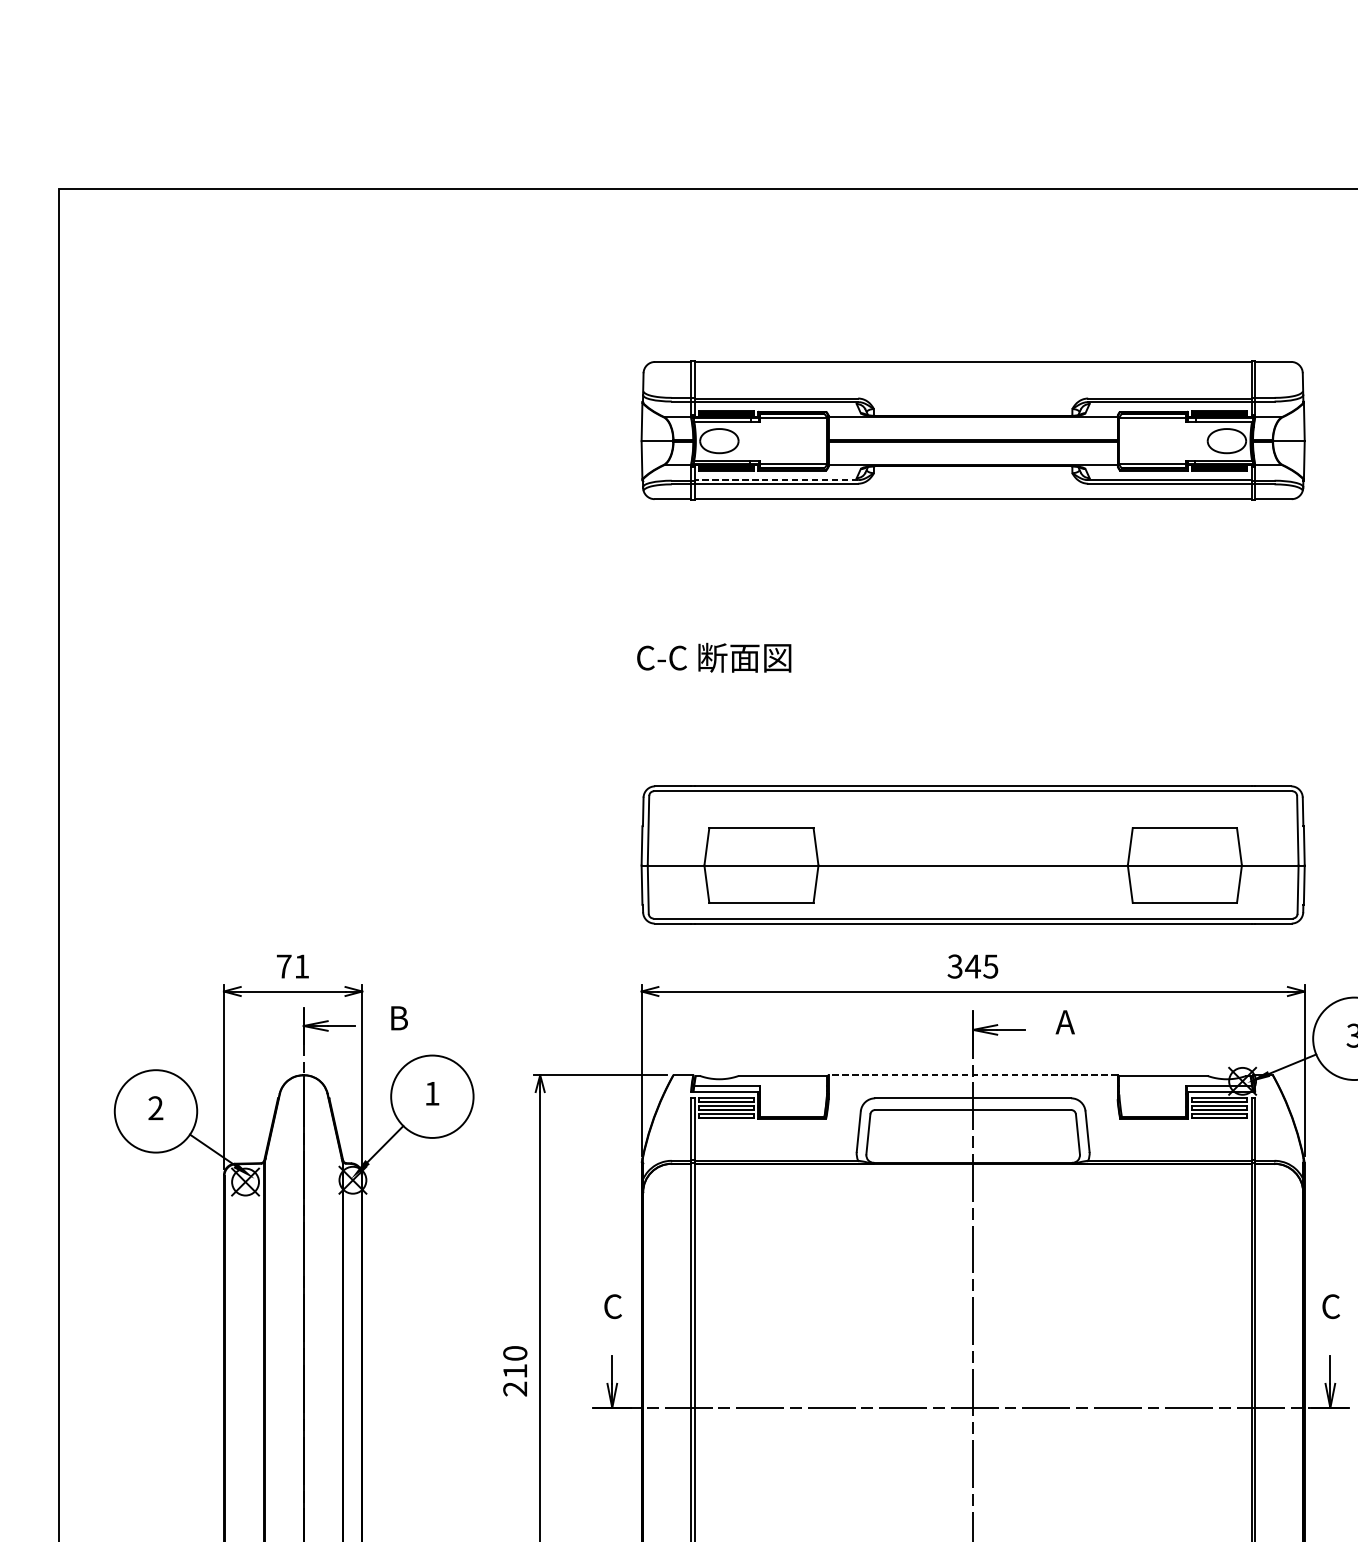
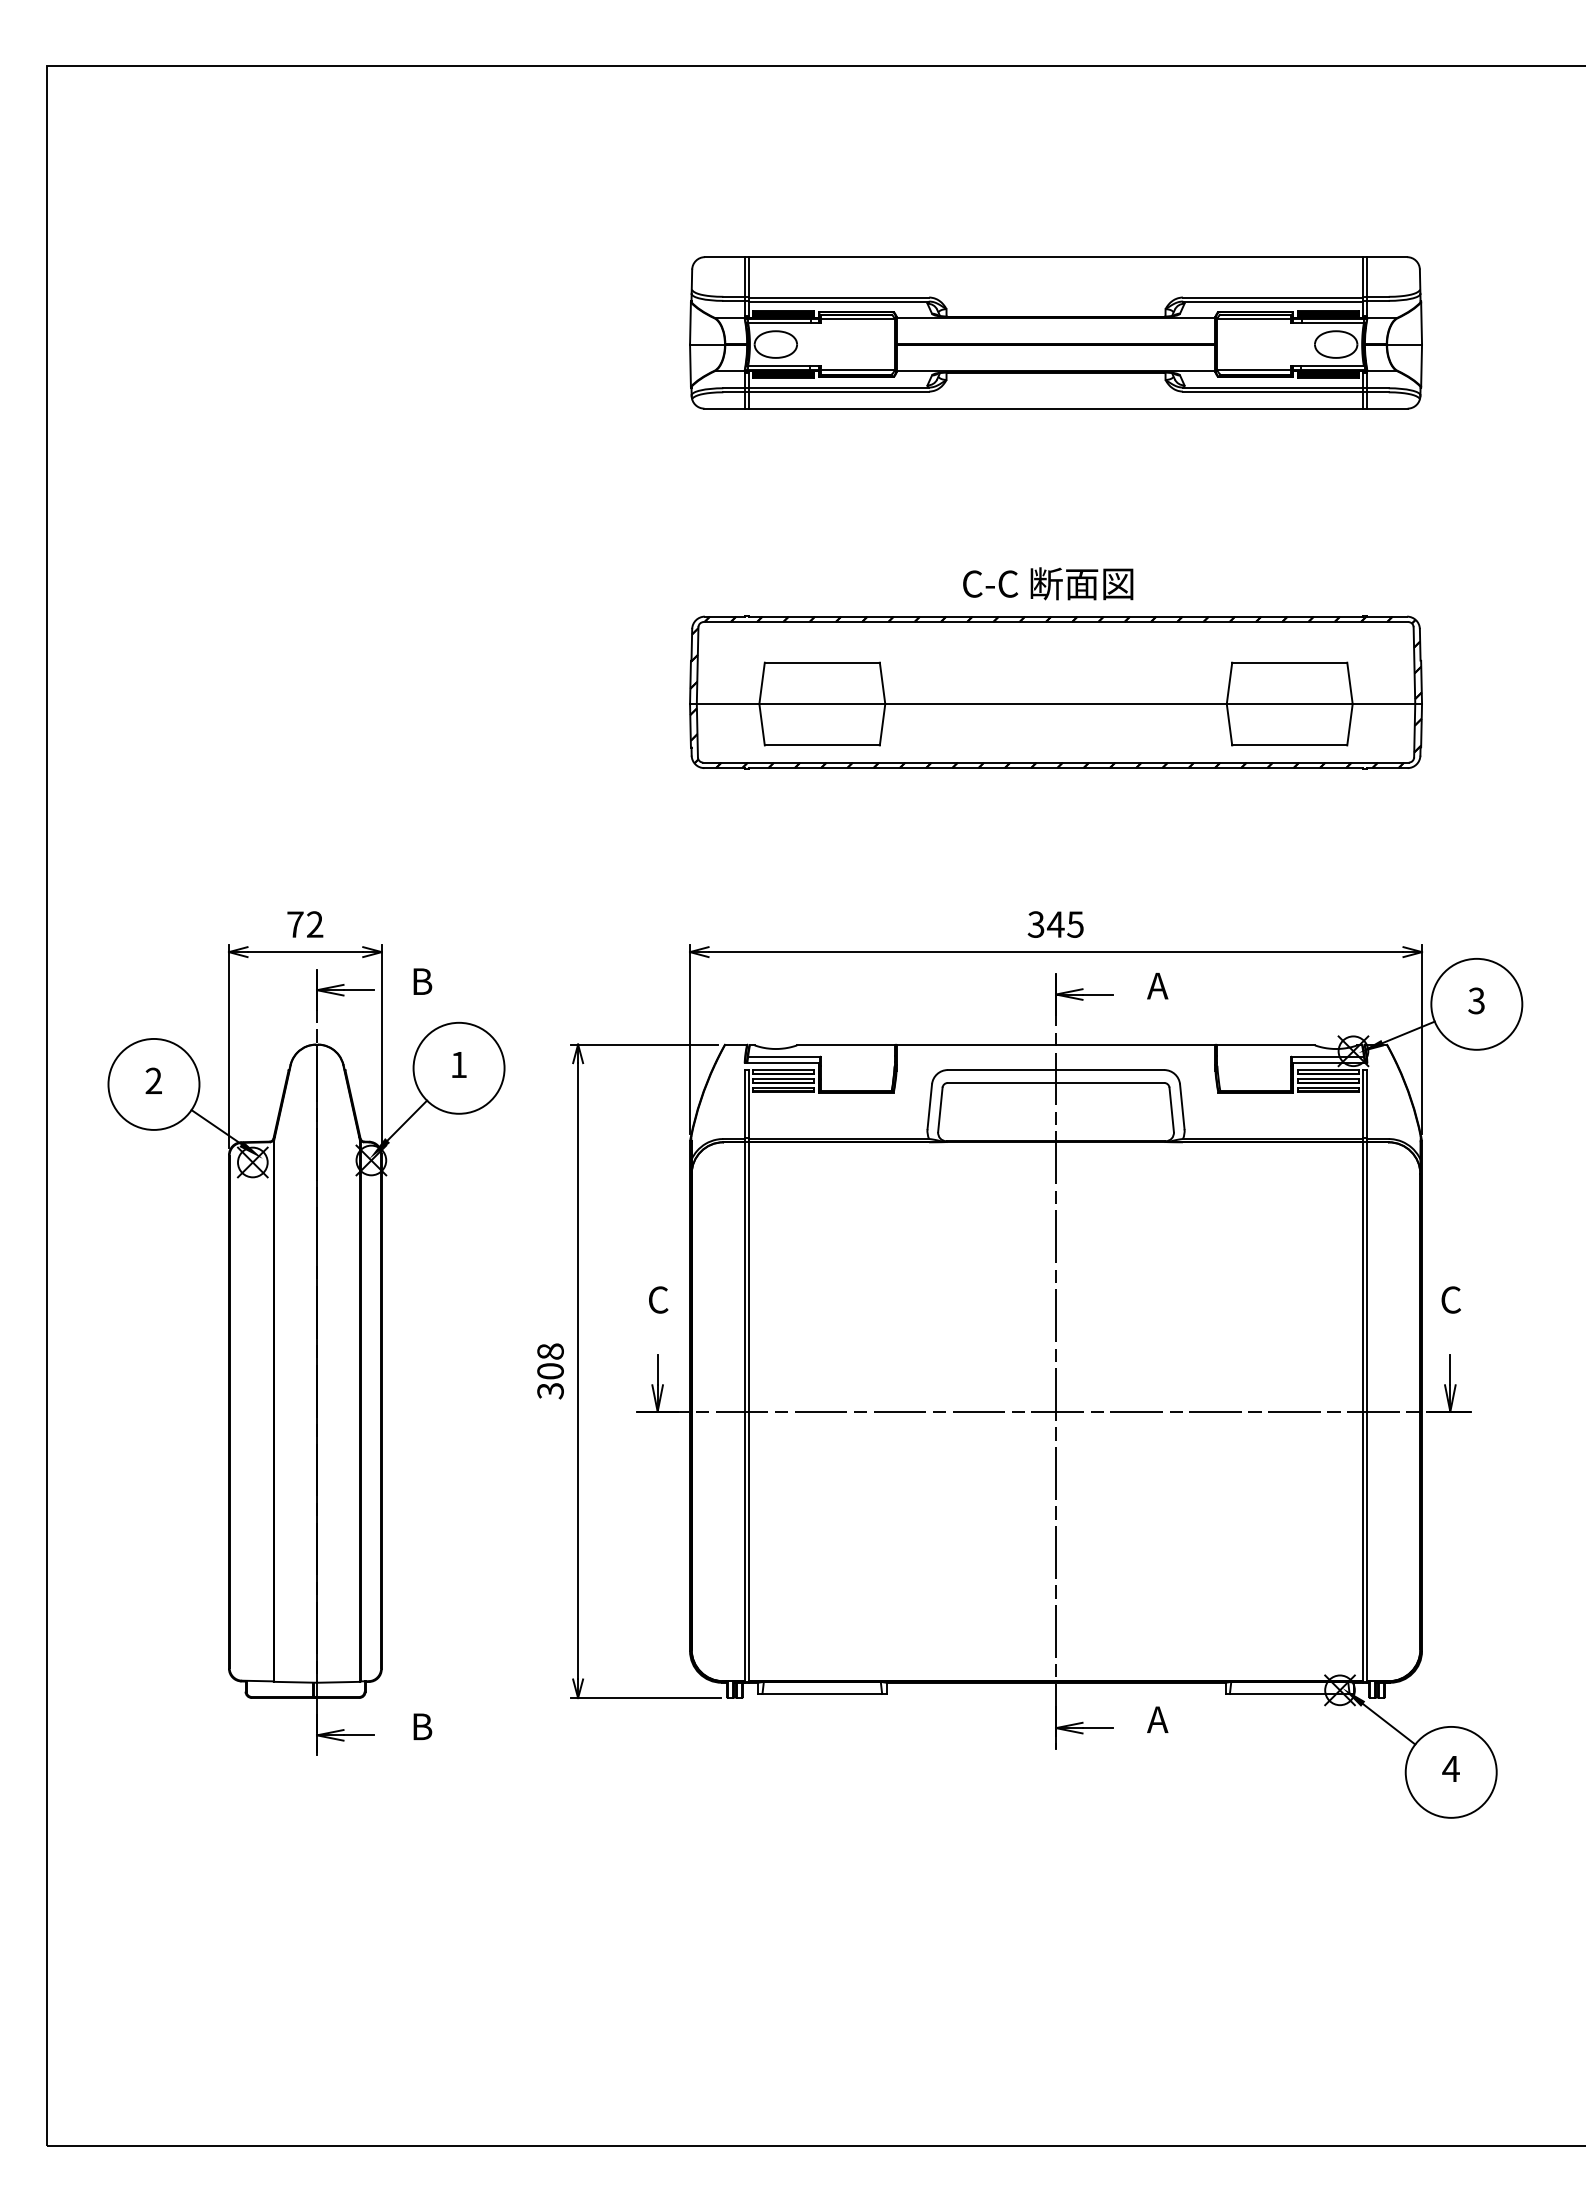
line: (776, 480) -> (838, 387), dashed -> solid
text: (714, 657) -> (1048, 583), moved
part: (972, 855) -> (1055, 692), moved
text: (302, 966) -> (315, 924), 71 -> 72
line: (972, 1075) -> (1055, 1044), dashed -> solid
text: (515, 1371) -> (550, 1371), 210 -> 308

